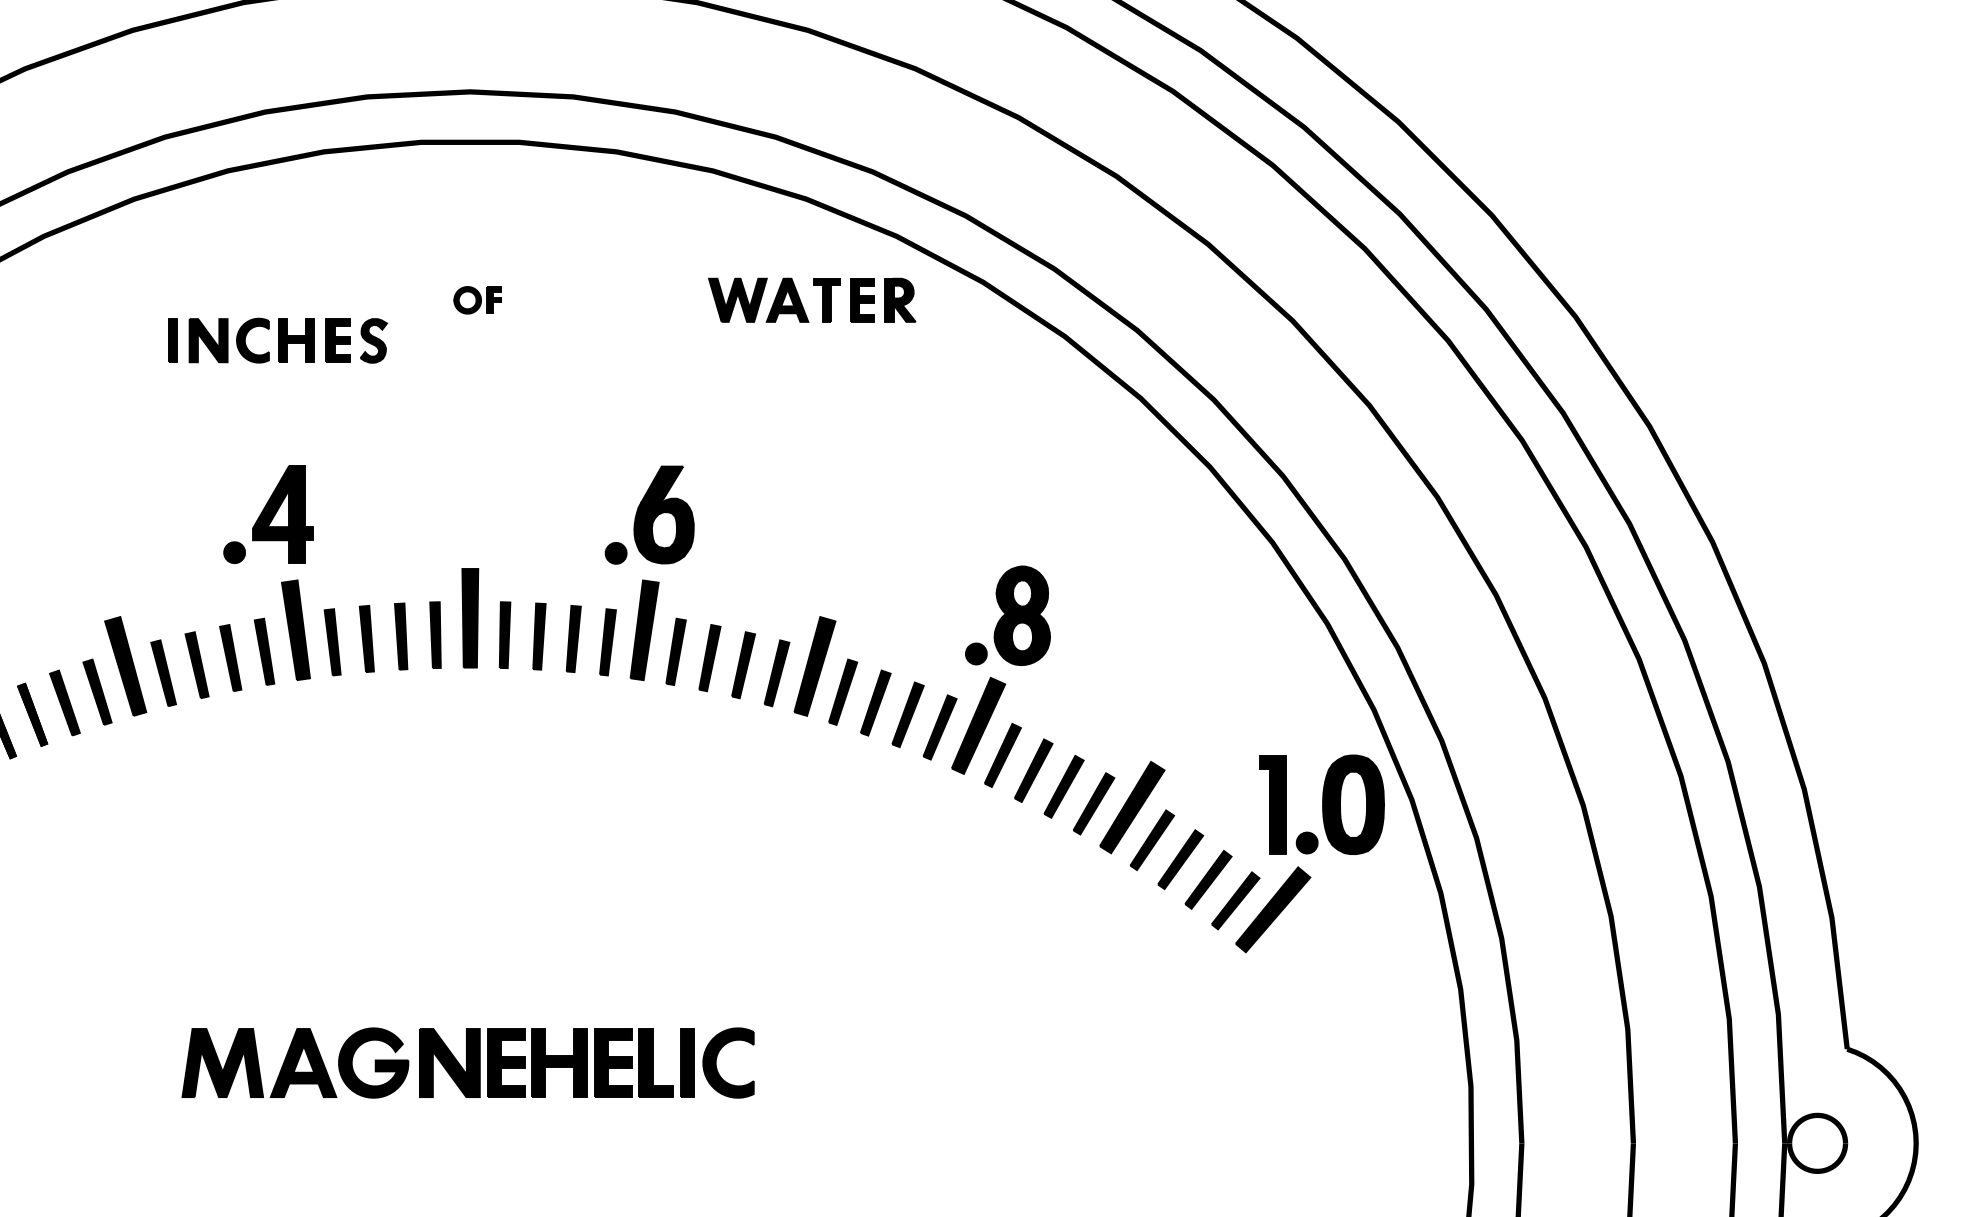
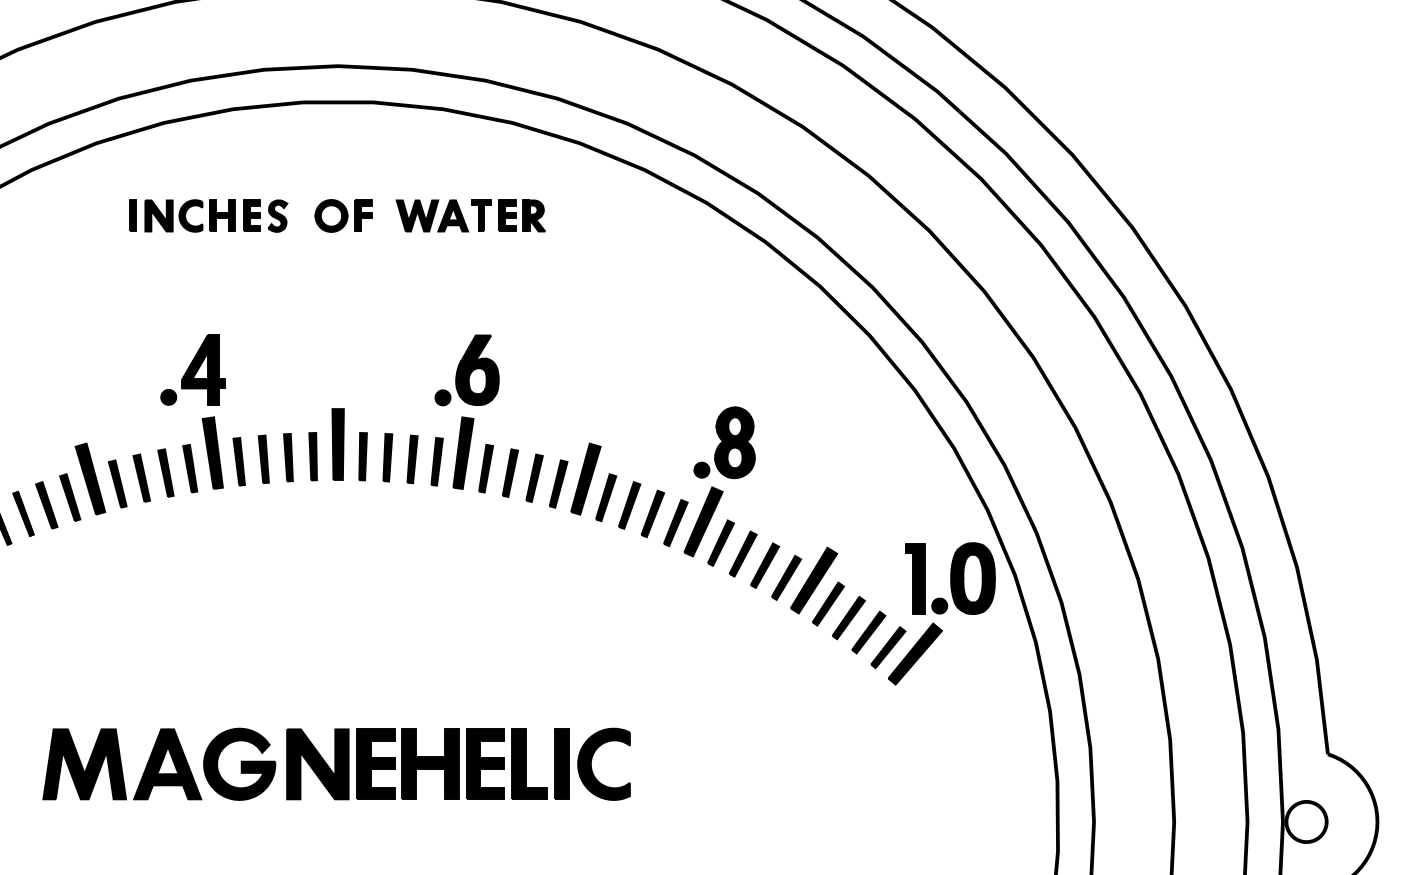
part: (477, 299) -> (343, 215), size x1.67
part: (801, 301) -> (463, 216), moved
part: (277, 339) -> (208, 215), moved
part: (467, 1062) -> (336, 763), size x1.43

